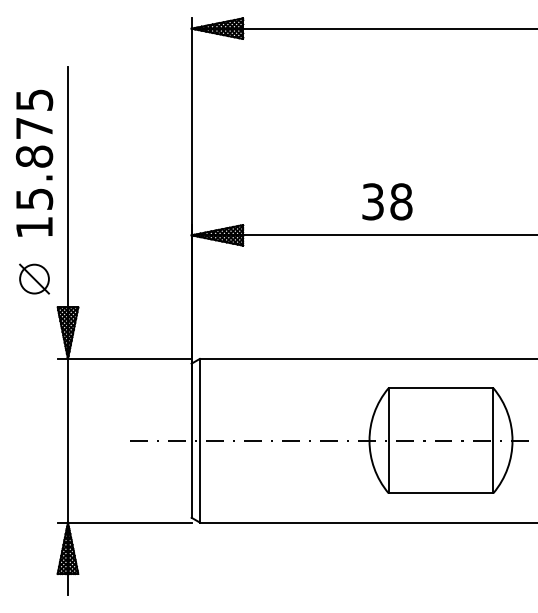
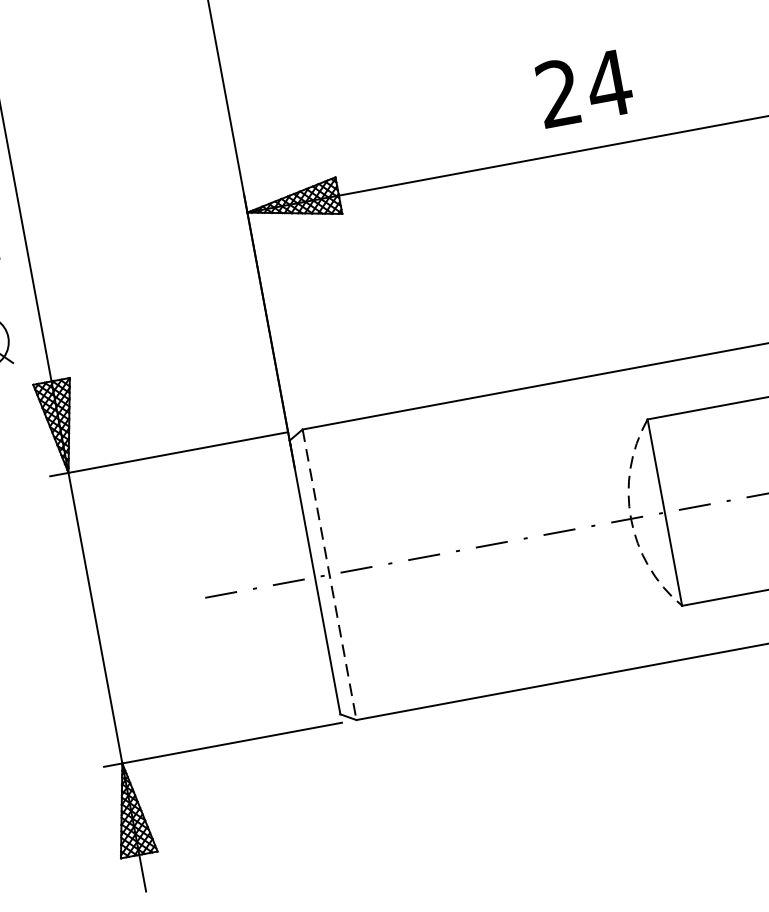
text: (387, 201) -> (584, 87), 38 -> 24
line: (199, 440) -> (328, 574), solid -> dashed
arc: (369, 440) -> (630, 518), solid -> dashed

